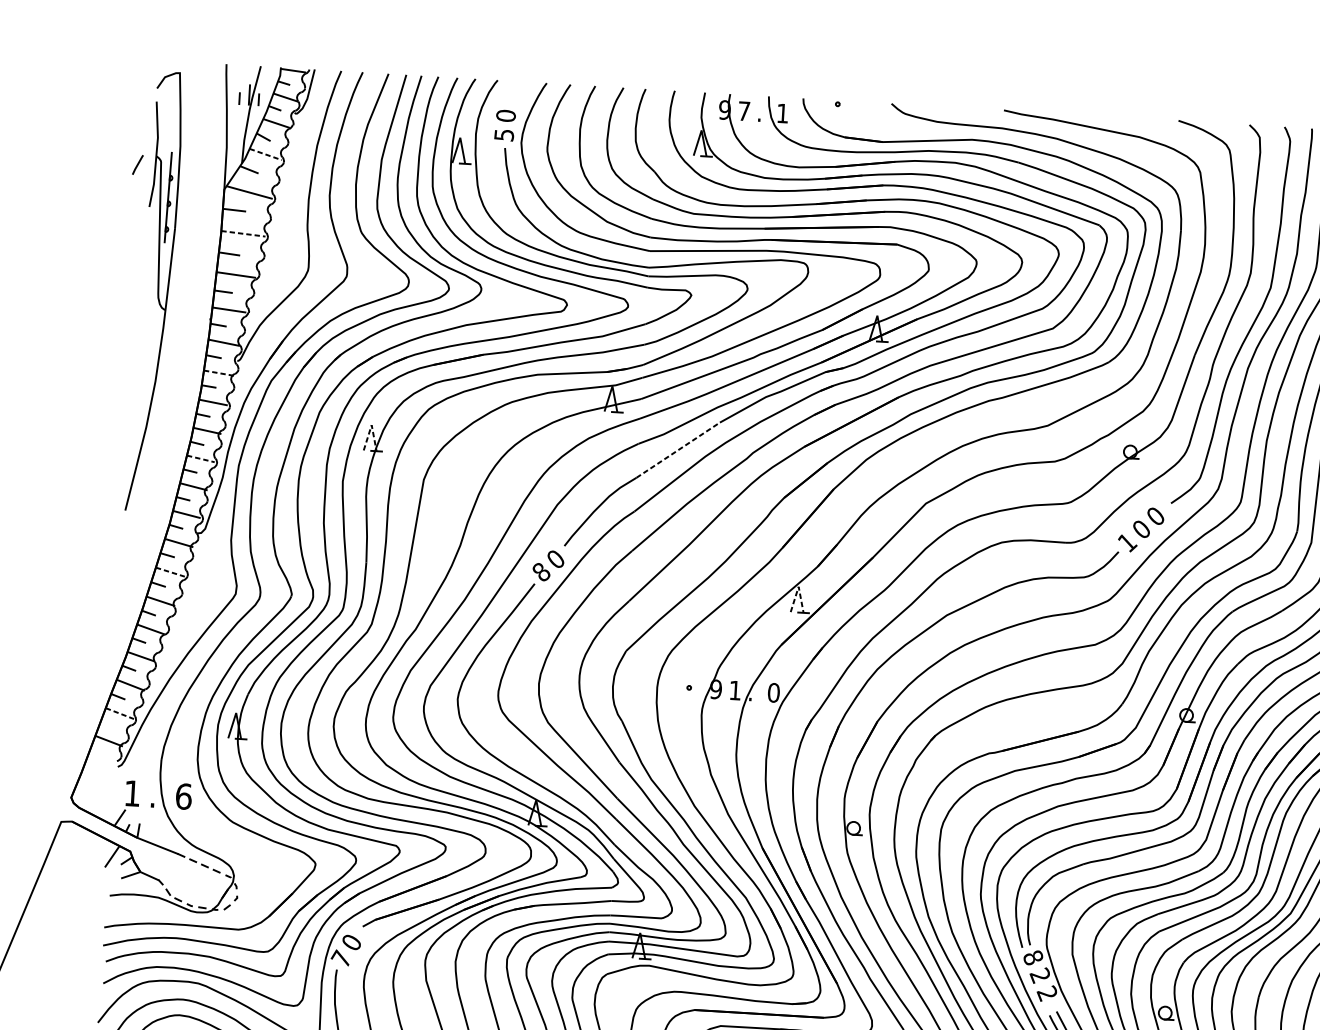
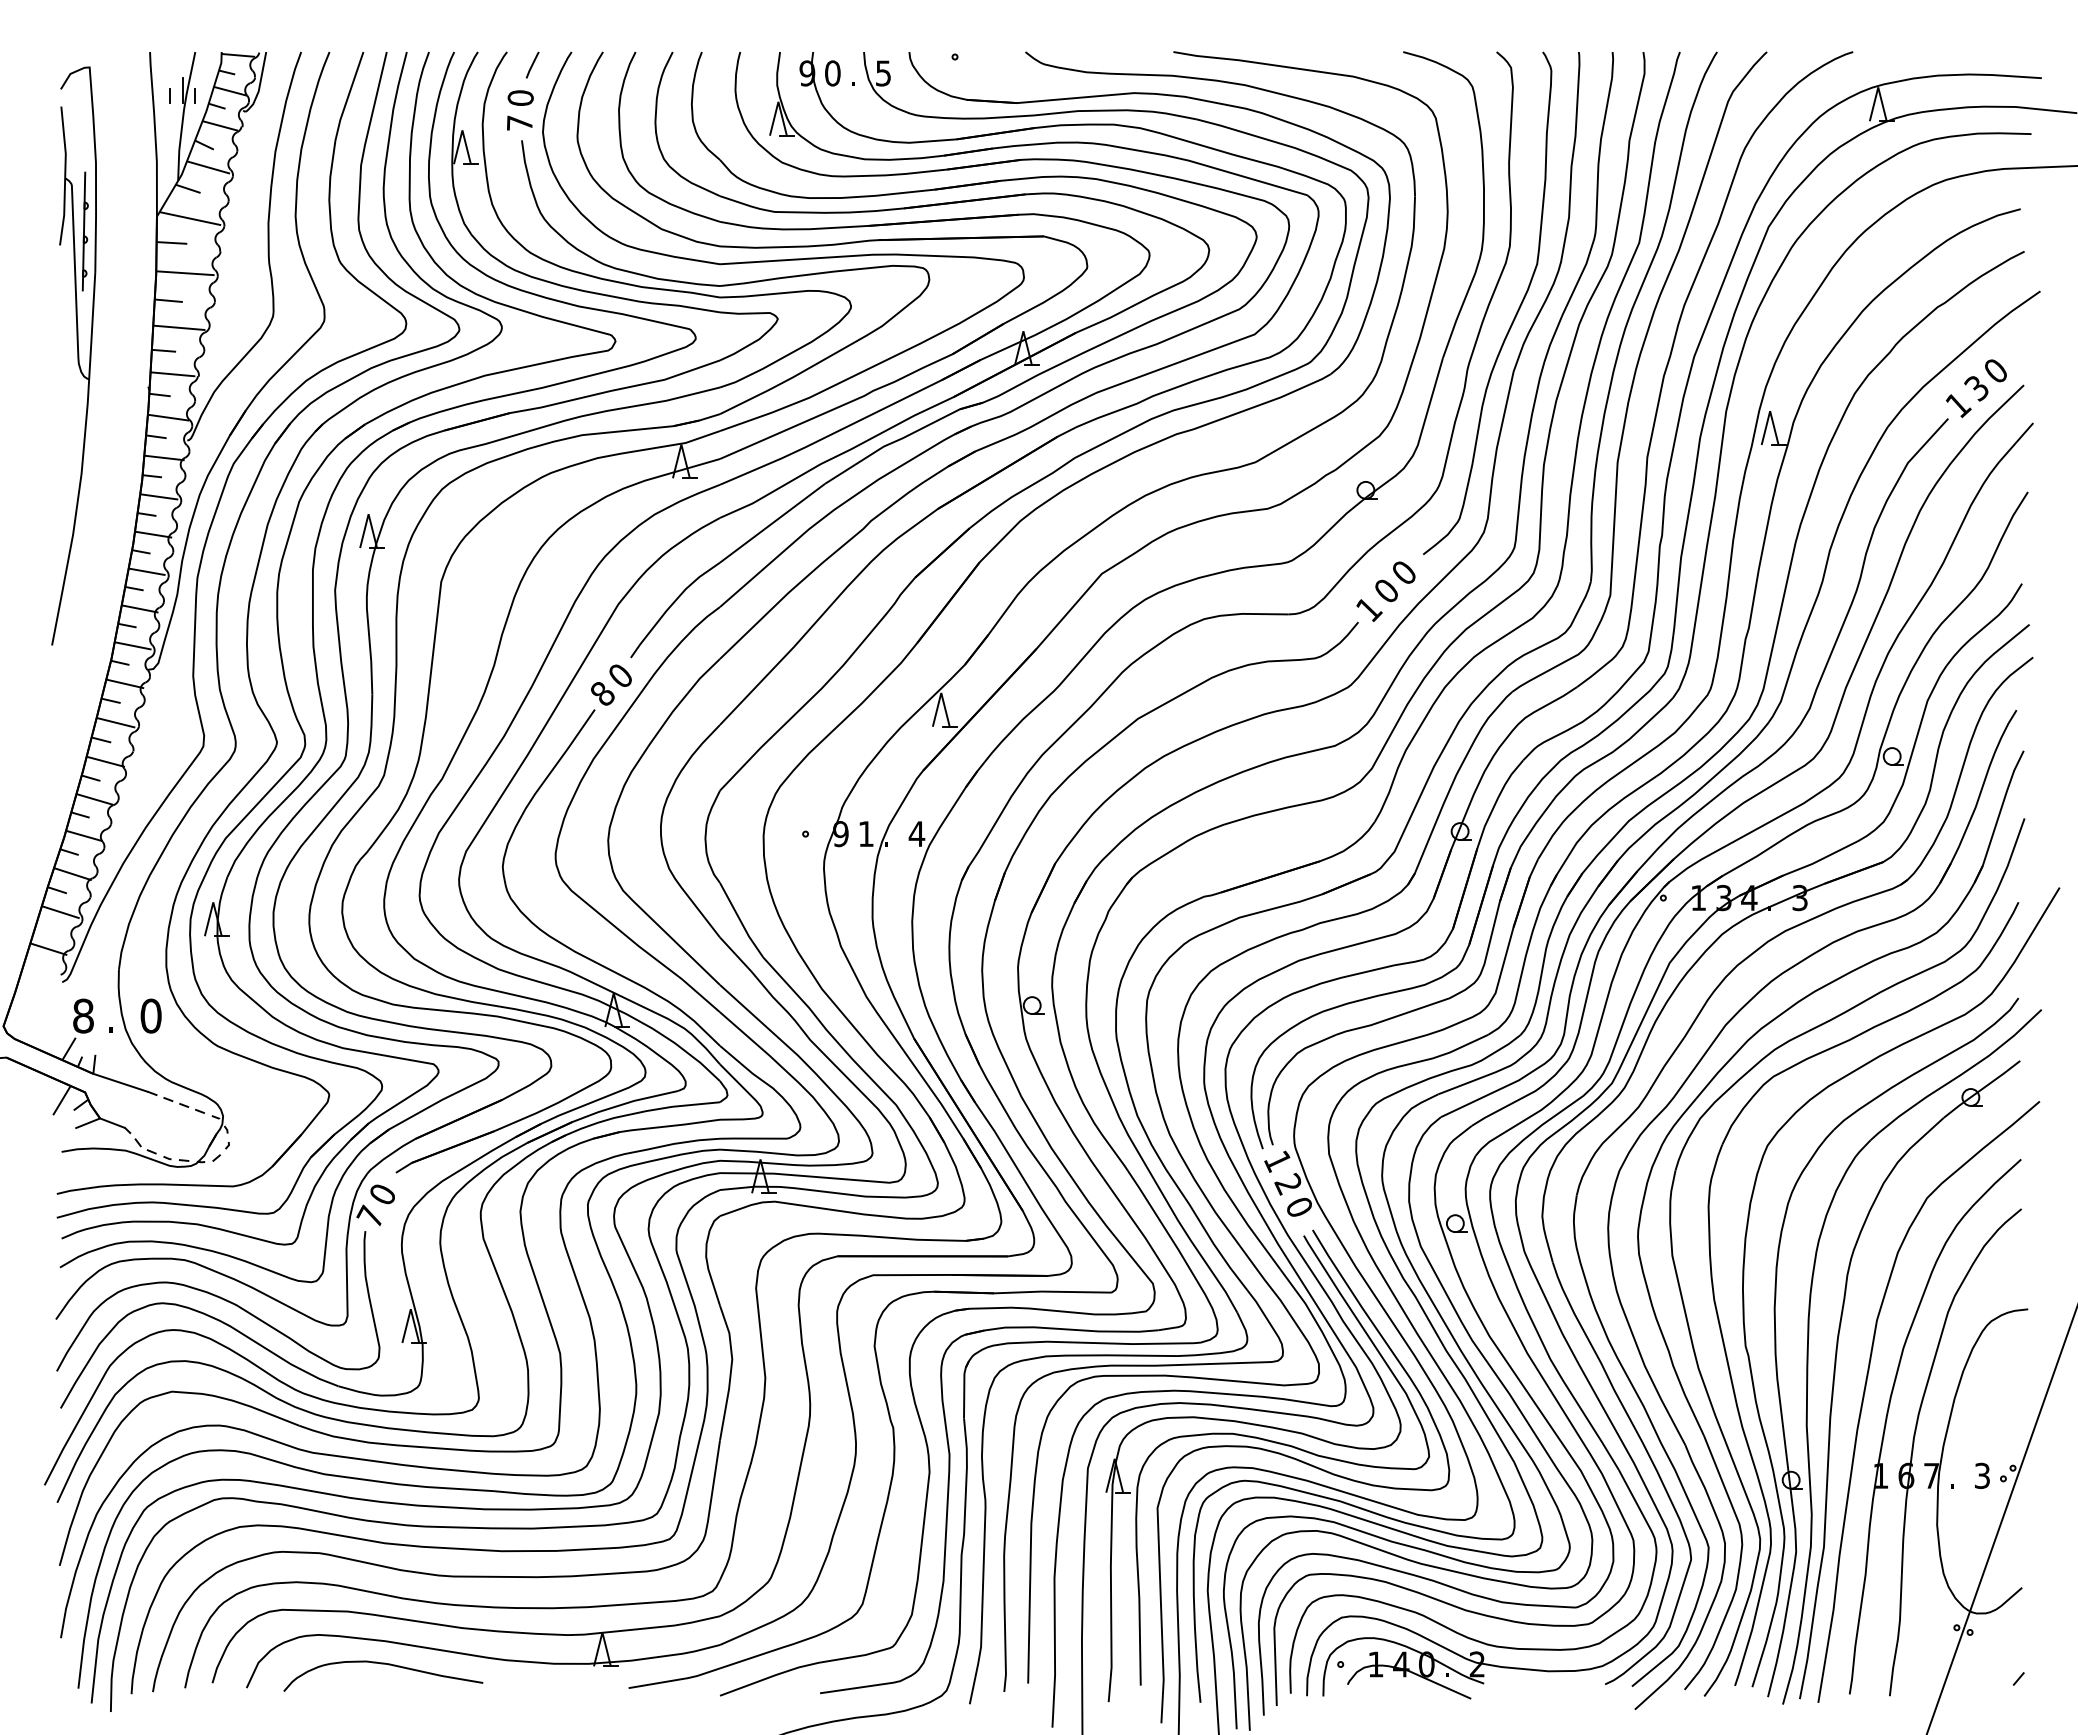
text: (743, 111) -> (832, 73), 7 -> 0
text: (782, 113) -> (883, 73), 1 -> 5
text: (503, 135) -> (519, 123), 5 -> 7
line: (265, 154) -> (208, 167), dashed -> solid
line: (137, 164) -> (532, 64), moved
line: (243, 234) -> (185, 273), dashed -> solid
line: (219, 373) -> (164, 458), dashed -> solid
line: (371, 425) -> (368, 514), dashed -> solid
line: (678, 450) -> (772, 523), dashed -> solid
line: (201, 458) -> (147, 571), dashed -> solid
line: (170, 571) -> (115, 722), dashed -> solid
line: (798, 586) -> (941, 692), dashed -> solid
text: (773, 693) -> (916, 834), 0 -> 4
line: (119, 713) -> (60, 912), dashed -> solid
text: (132, 793) -> (83, 1015), 1 -> 8
text: (183, 796) -> (150, 1015), 6 -> 0
text: (1032, 957) -> (1277, 1161), 8 -> 1
text: (1046, 993) -> (1298, 1206), 2 -> 0

